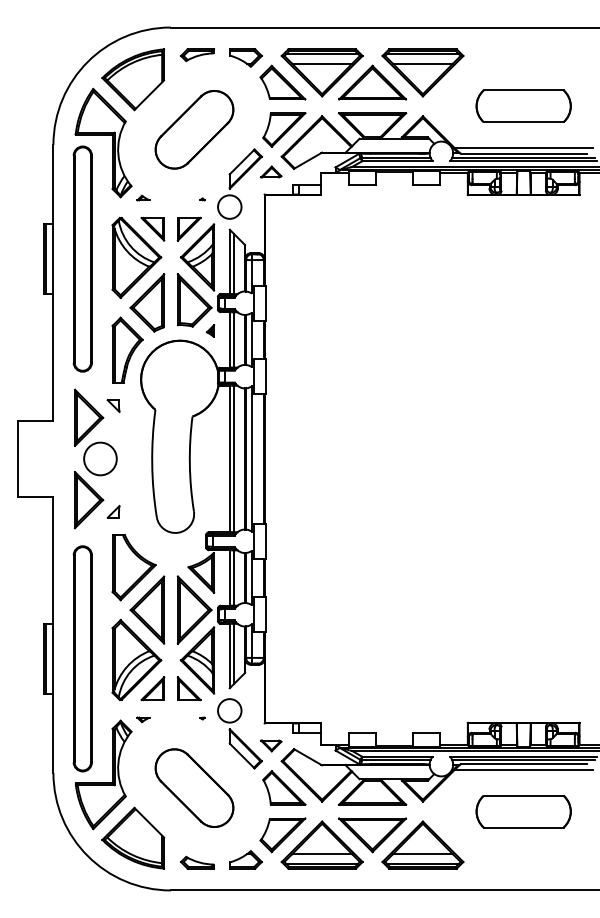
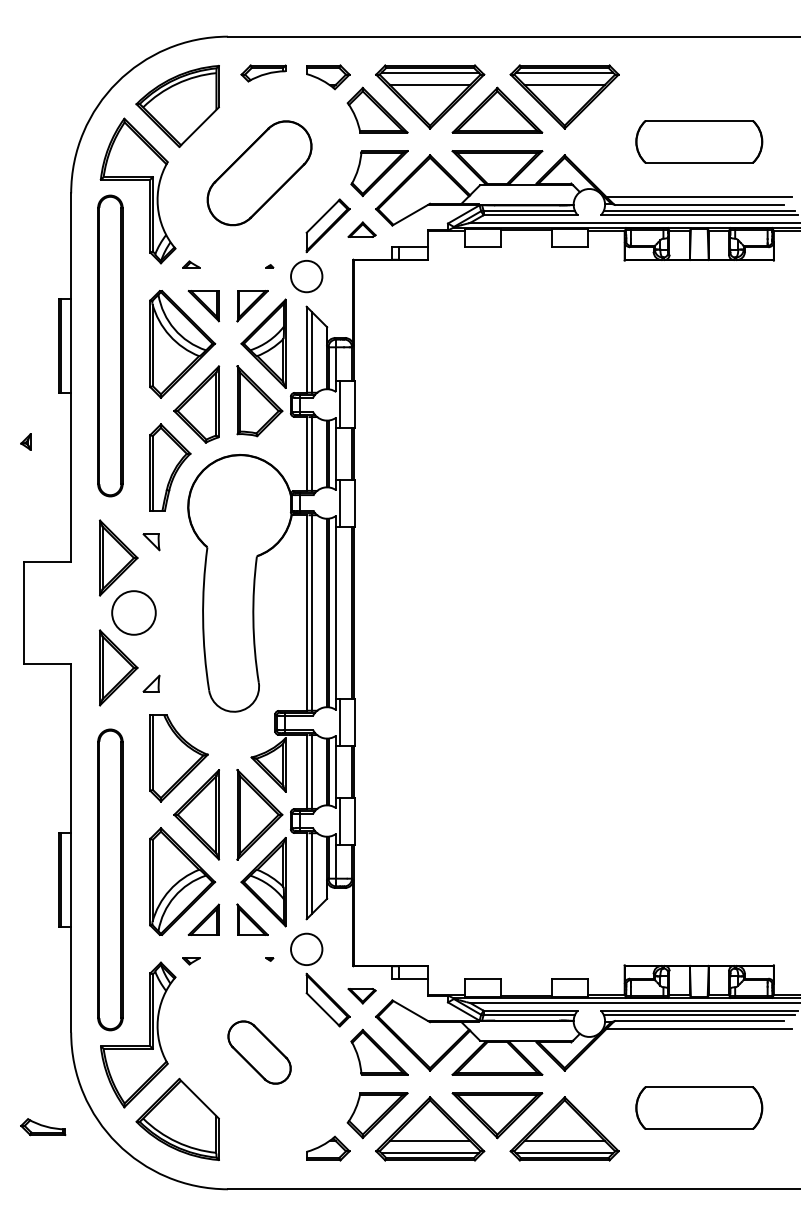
part: (210, 330) -> (25, 441), moved
part: (194, 787) -> (259, 1051), size x0.6
part: (523, 811) -> (699, 1107), moved
part: (197, 862) -> (43, 1126), moved

